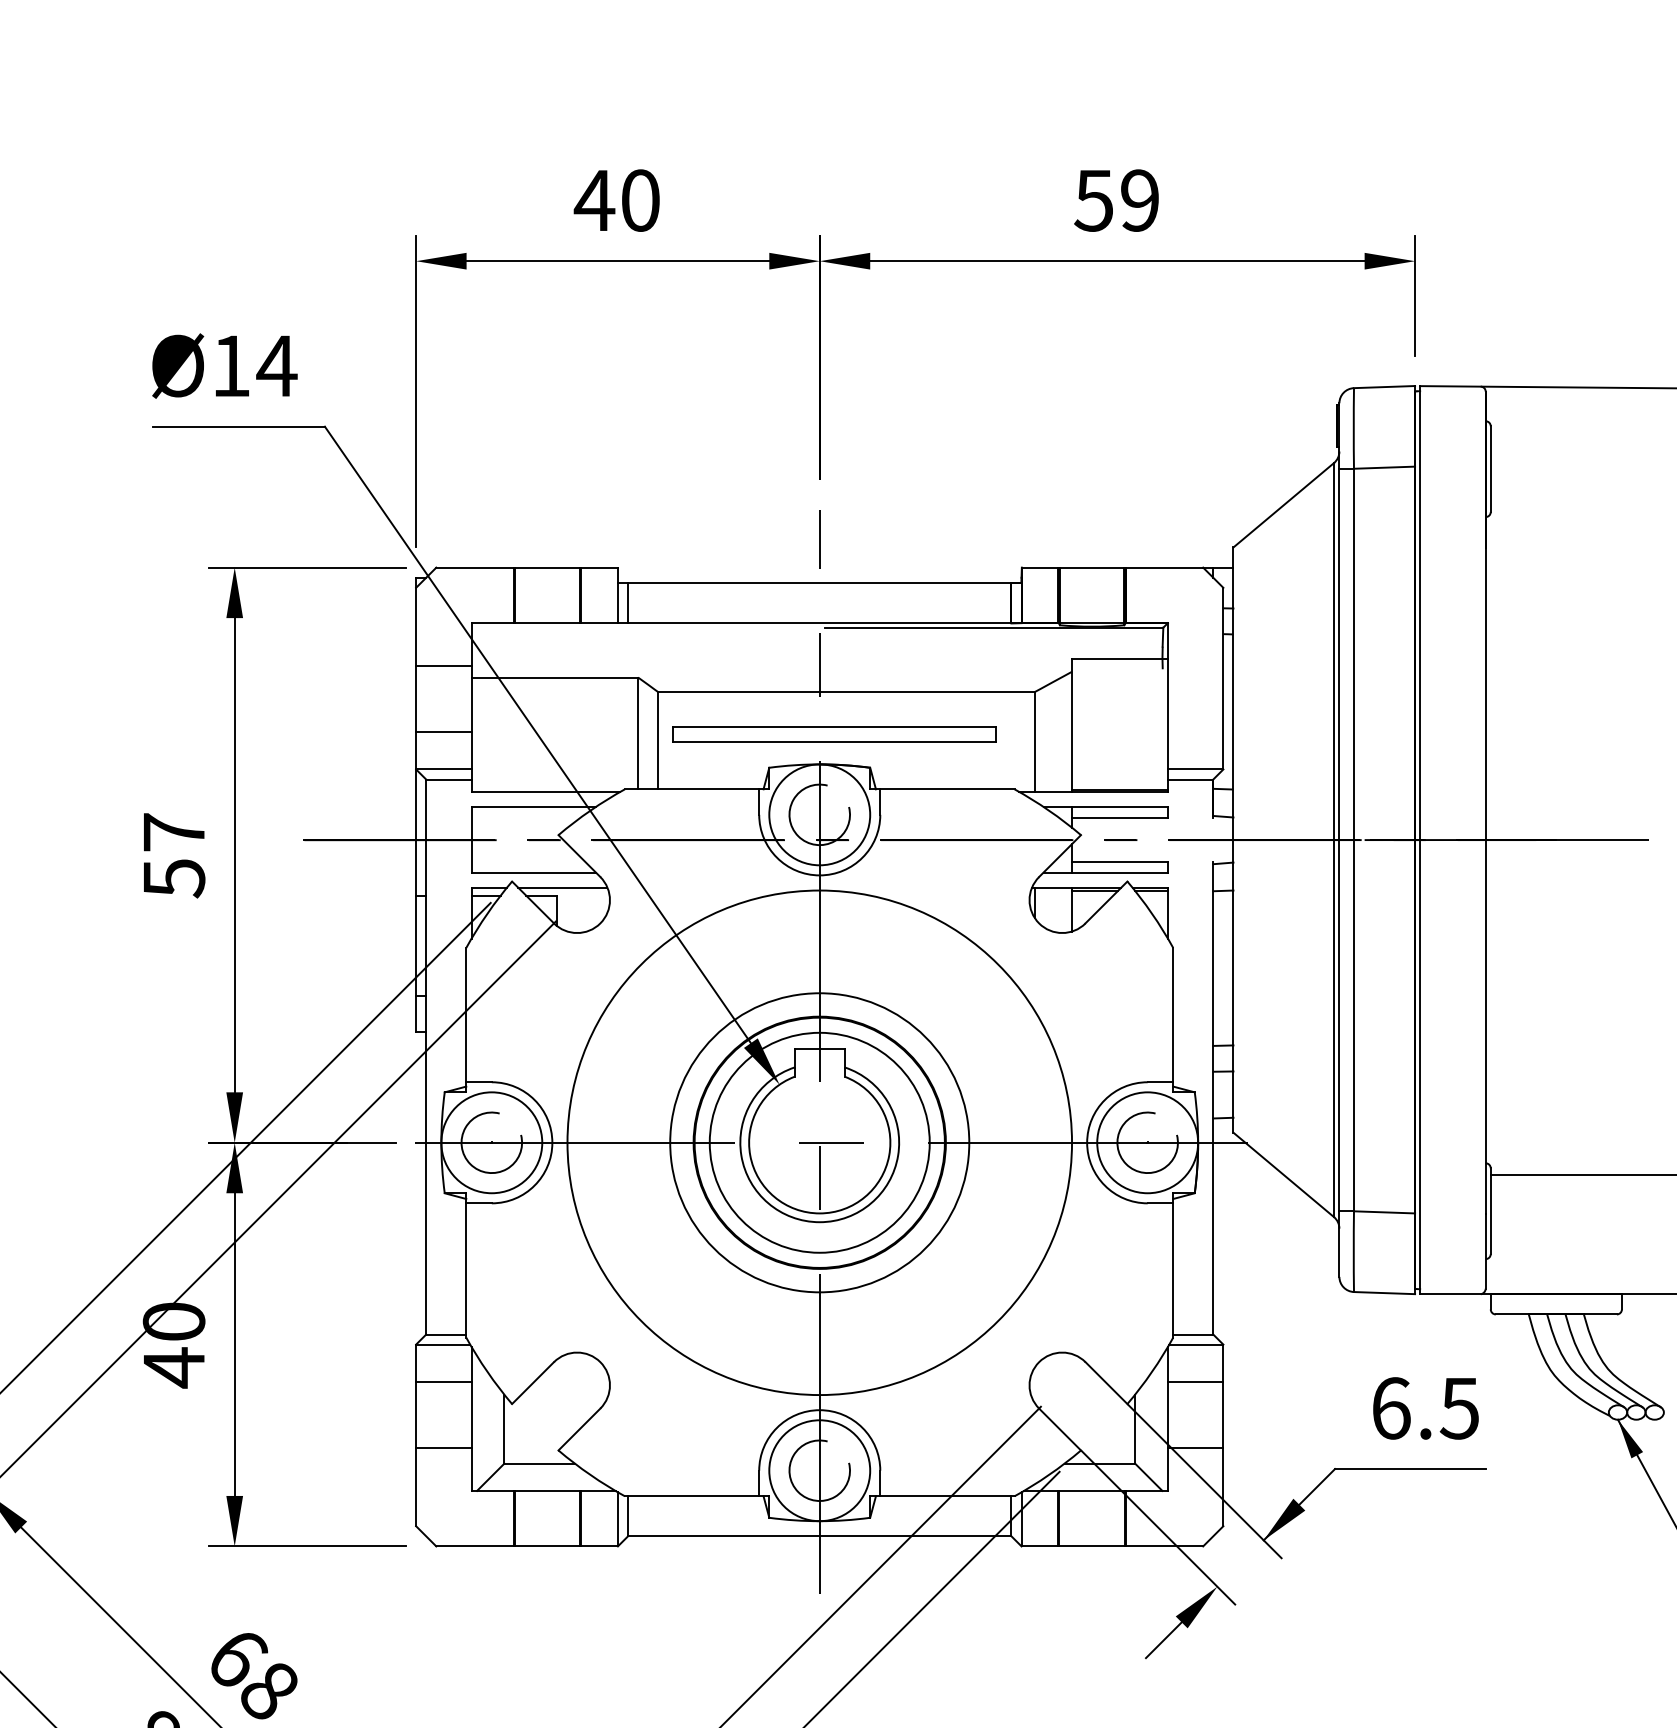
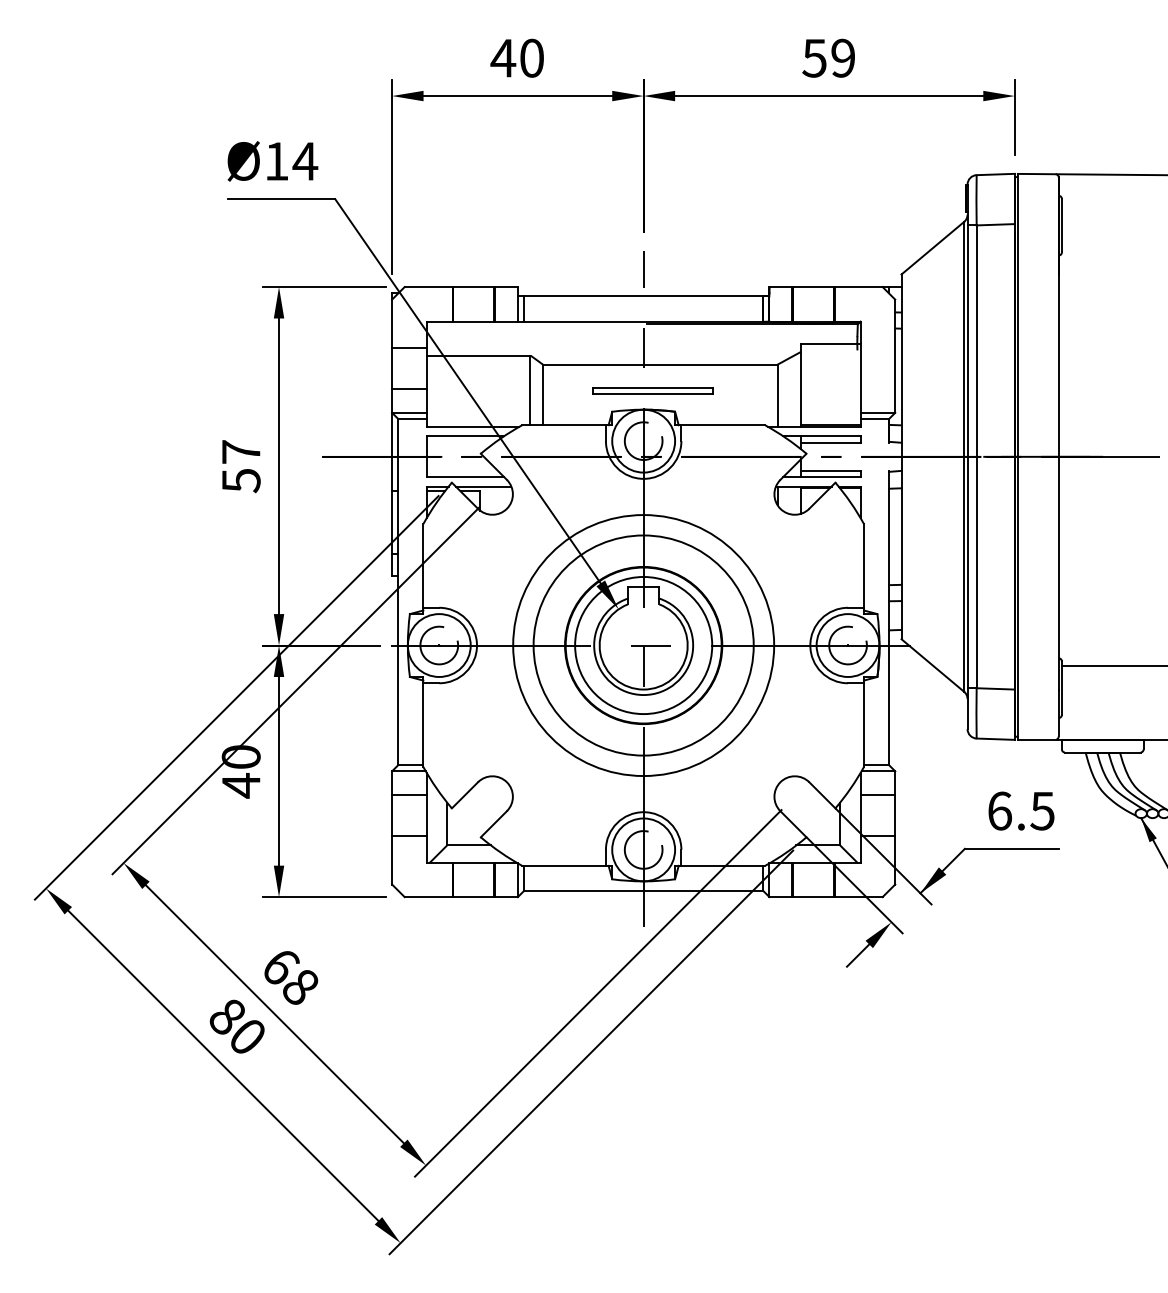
part: (833, 733) -> (652, 390), size x0.6
circle: (819, 1142) -> (643, 645), size x0.7
circle: (819, 1142) -> (643, 645), size x1.4

